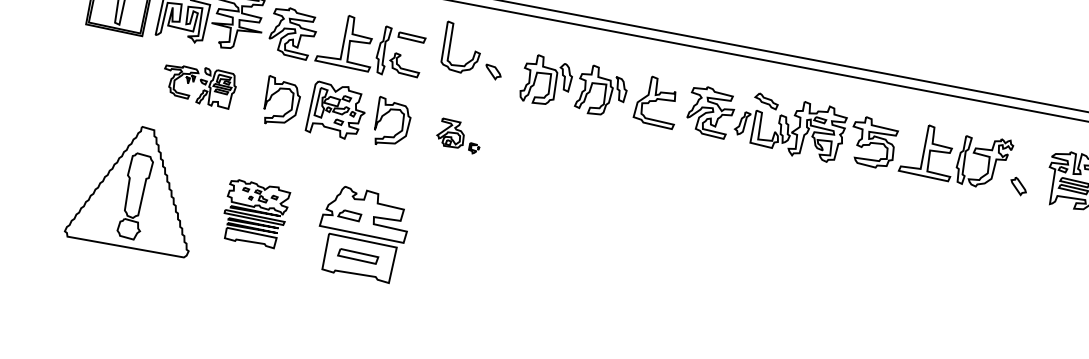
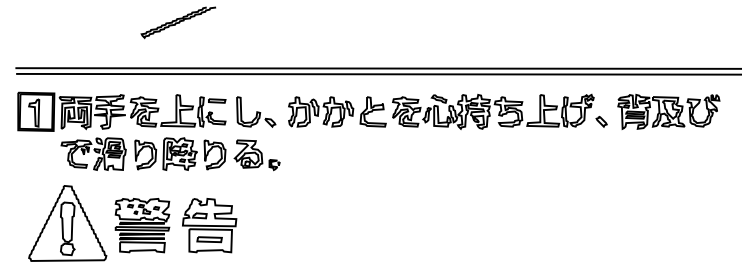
part: (474, 50) -> (256, 111), moved
part: (199, 84) -> (93, 153), size x1.43
part: (458, 136) -> (256, 155), size x1.67
part: (255, 213) -> (142, 225), size x1.43

